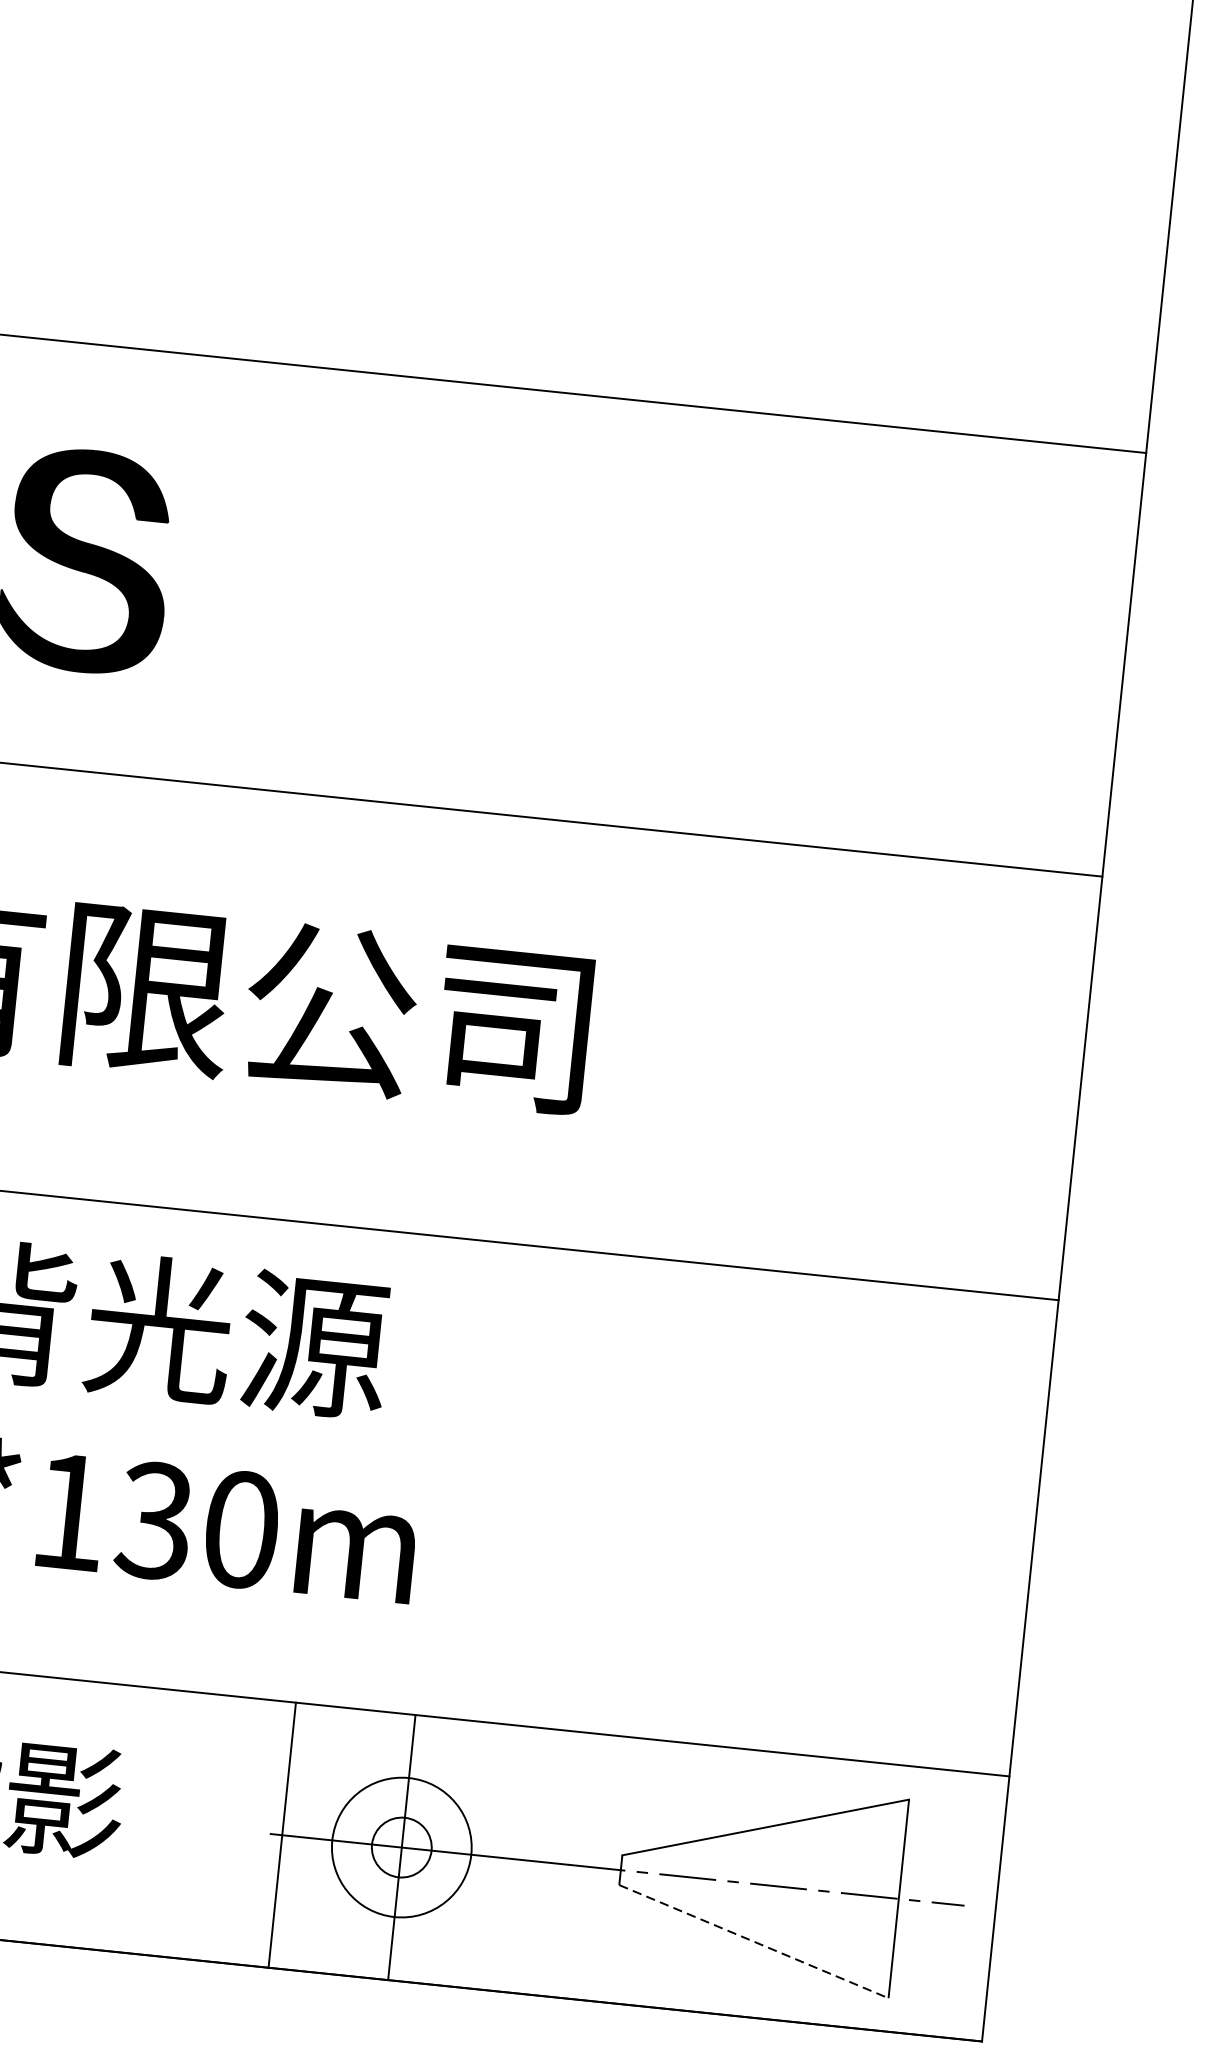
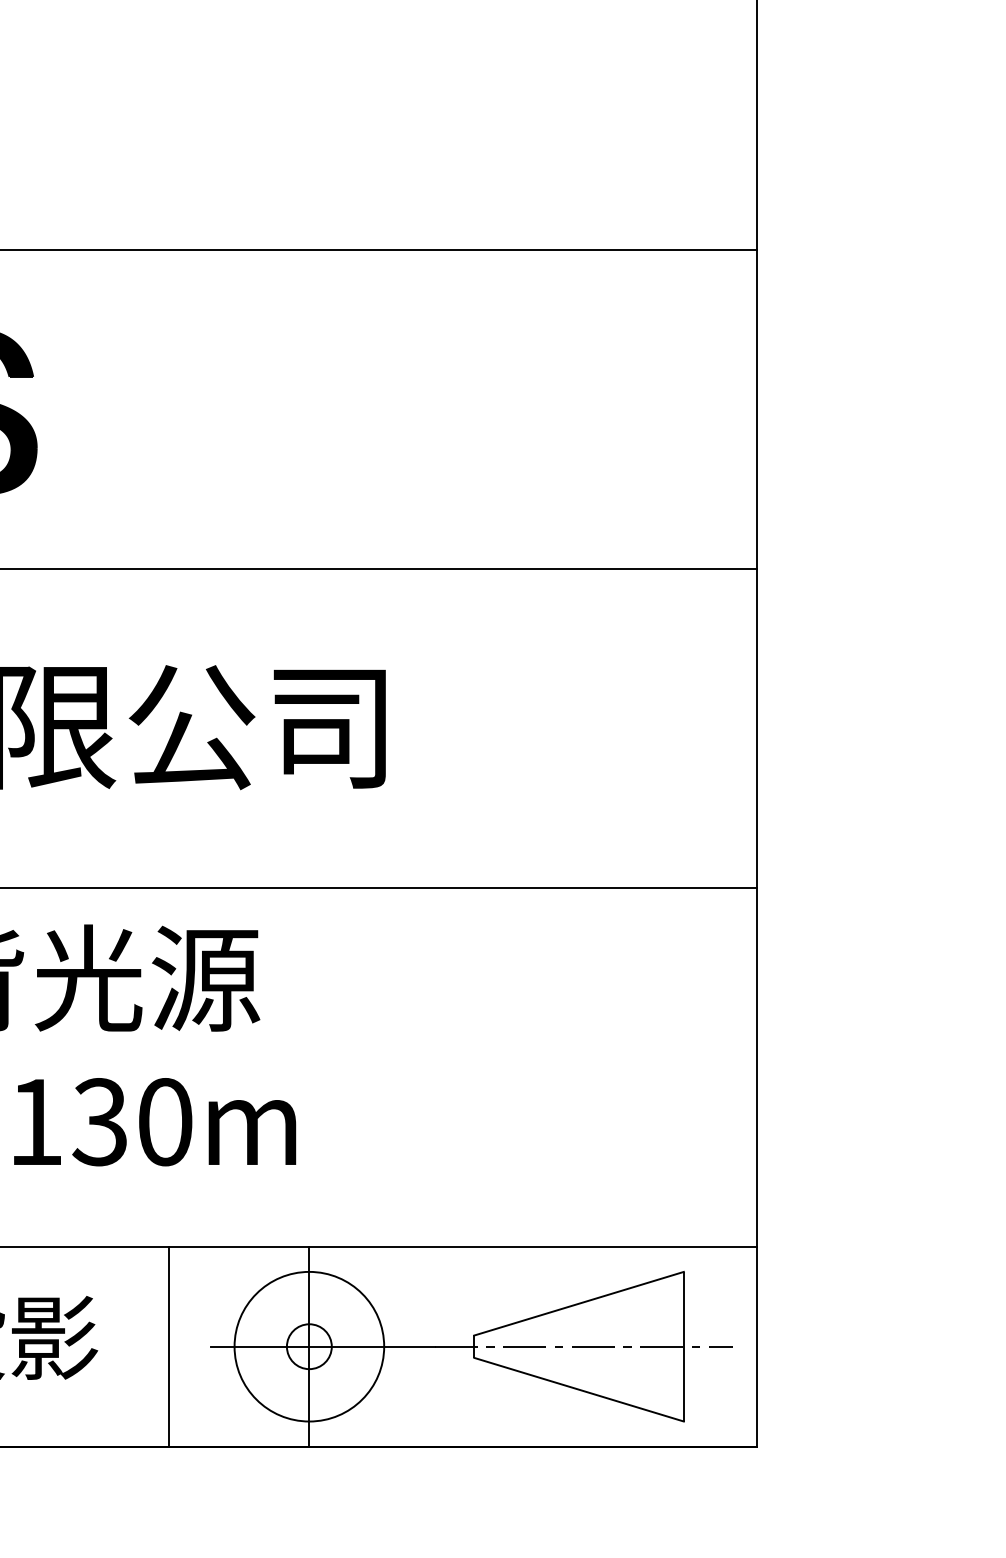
line: (282, 1834) -> (169, 1346), moved
circle: (402, 1847) -> (309, 1346), size x1.43
line: (754, 1941) -> (579, 1389), dashed -> solid

